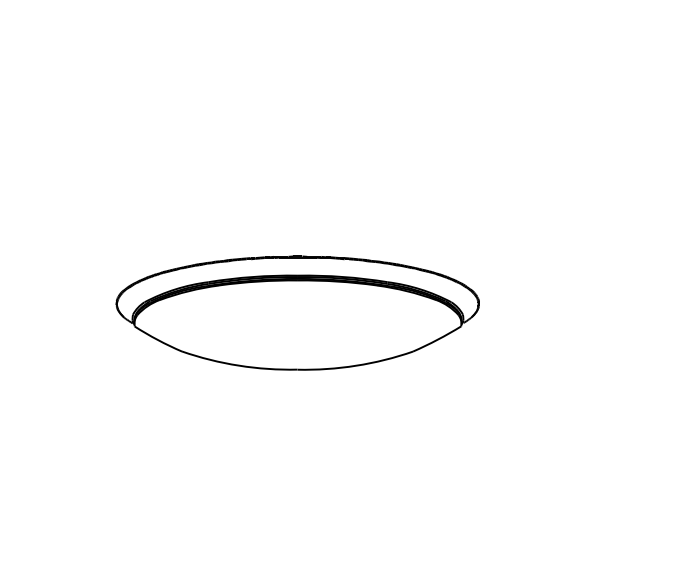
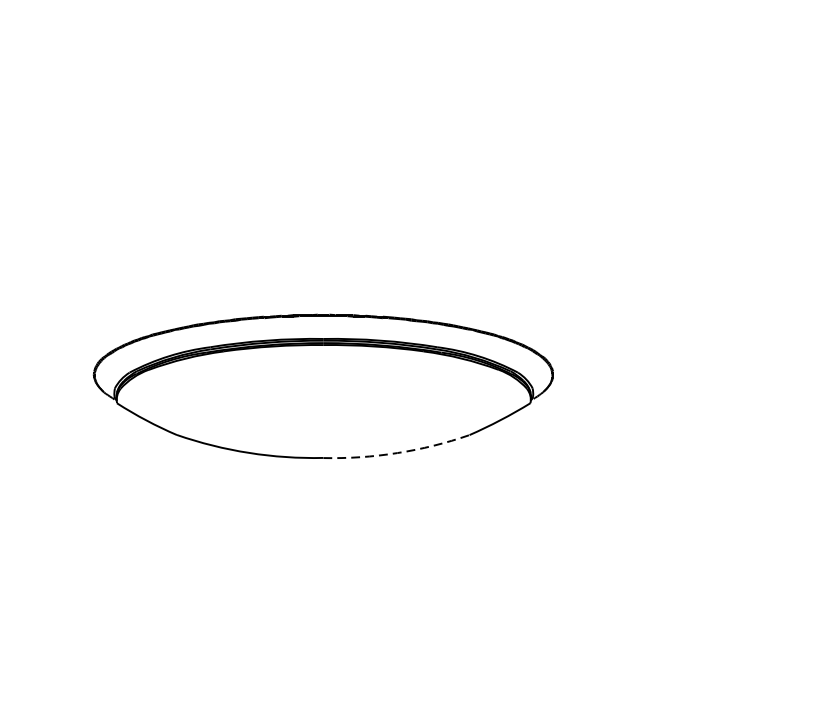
arc: (356, 365) -> (397, 452), solid -> dashed

